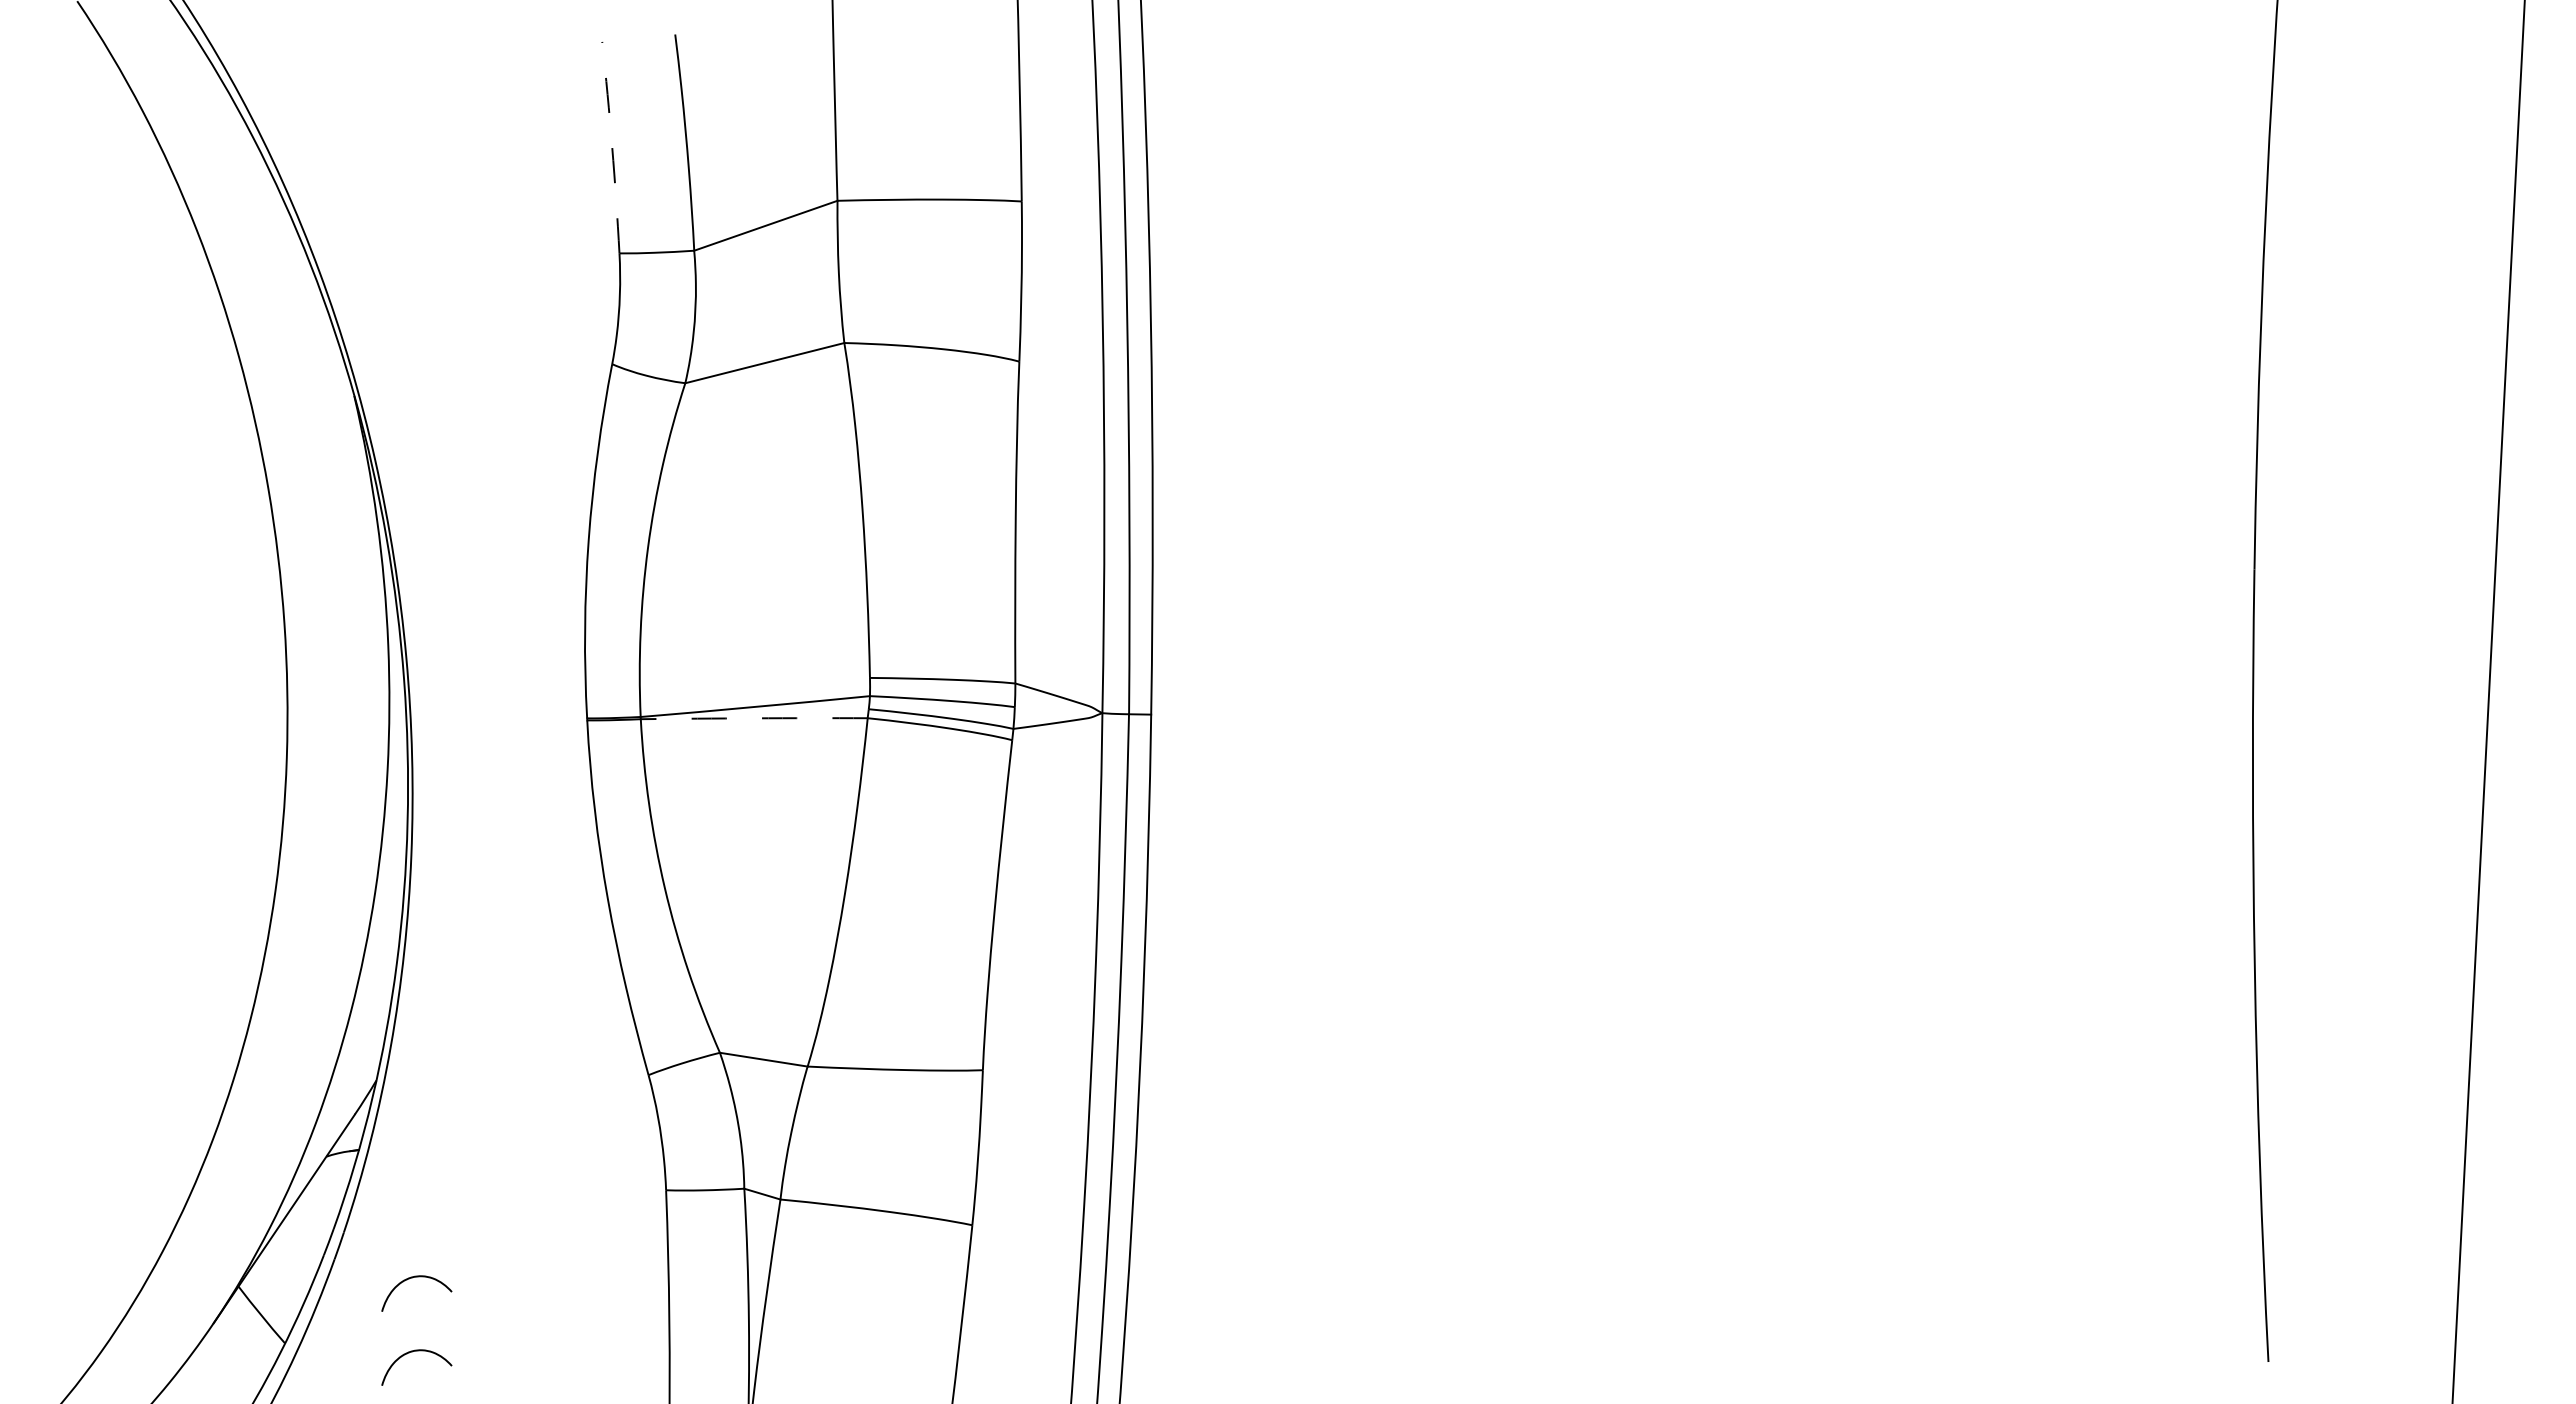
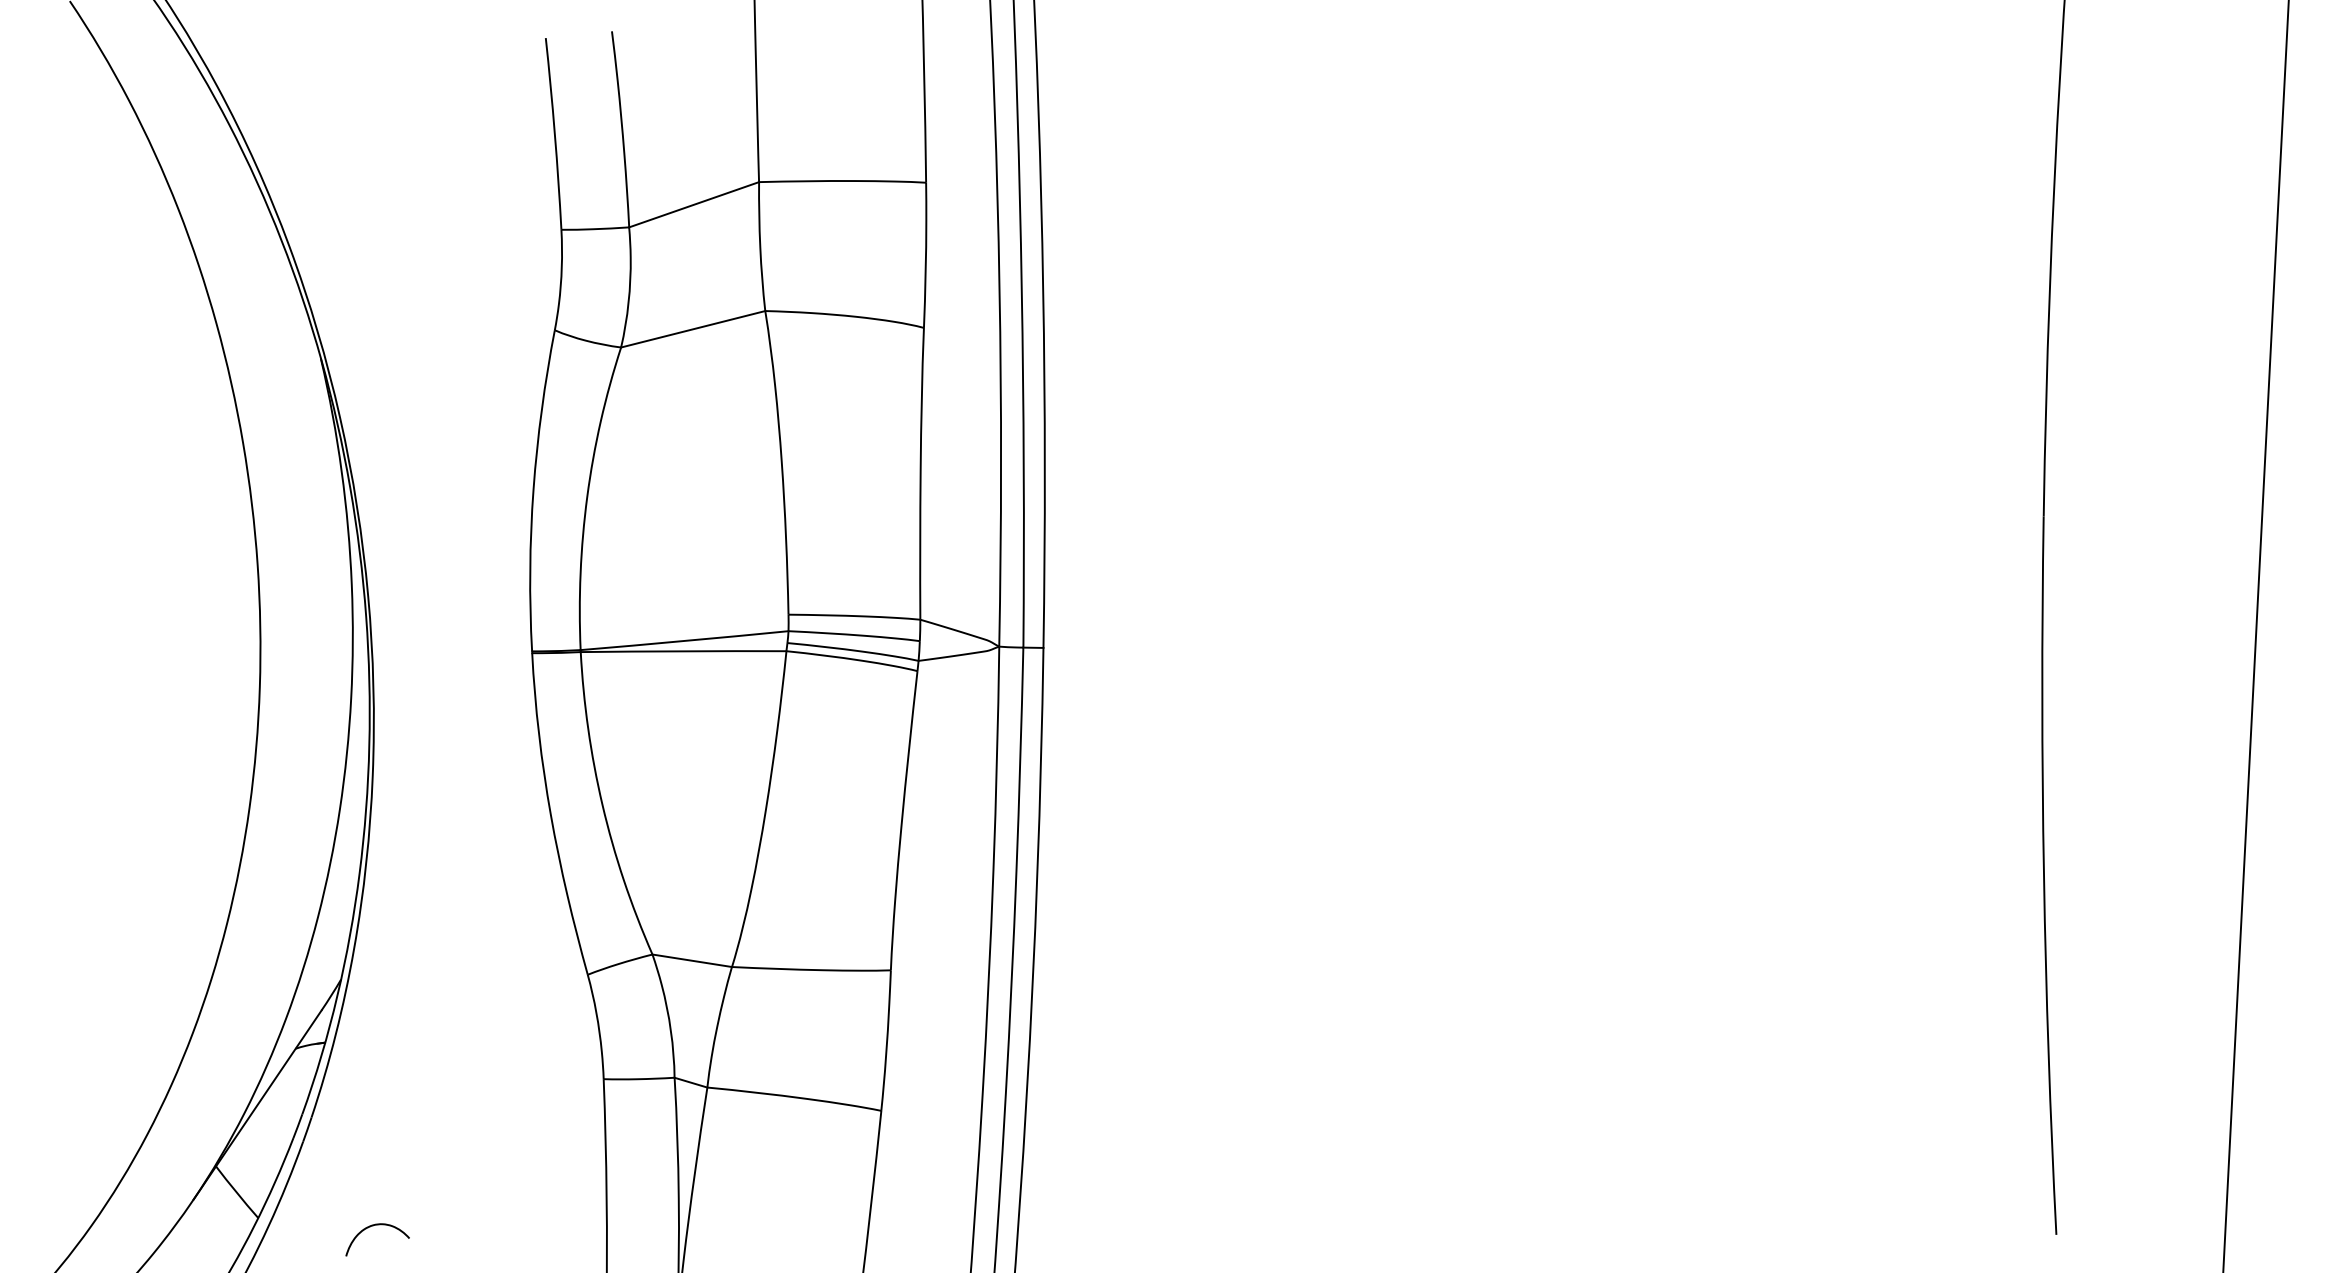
arc: (612, 147) -> (555, 133), dashed -> solid
arc: (754, 718) -> (683, 651), dashed -> solid
curve: (412, 1278) -> (373, 1159), removed

